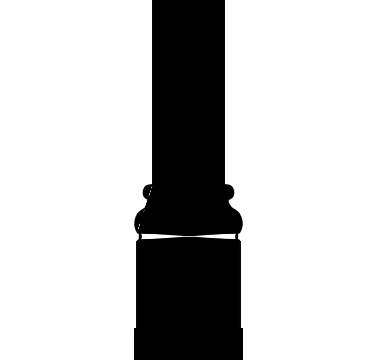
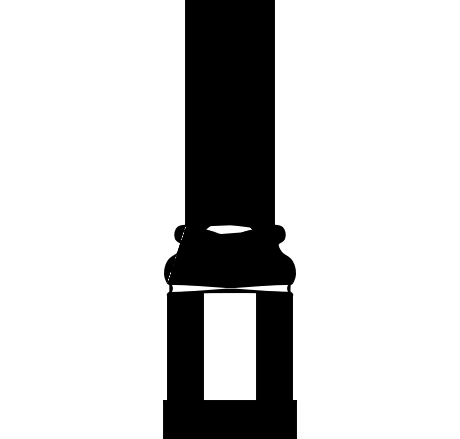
fill: (187, 187) -> (228, 228), removed
fill: (188, 283) -> (230, 345), removed

